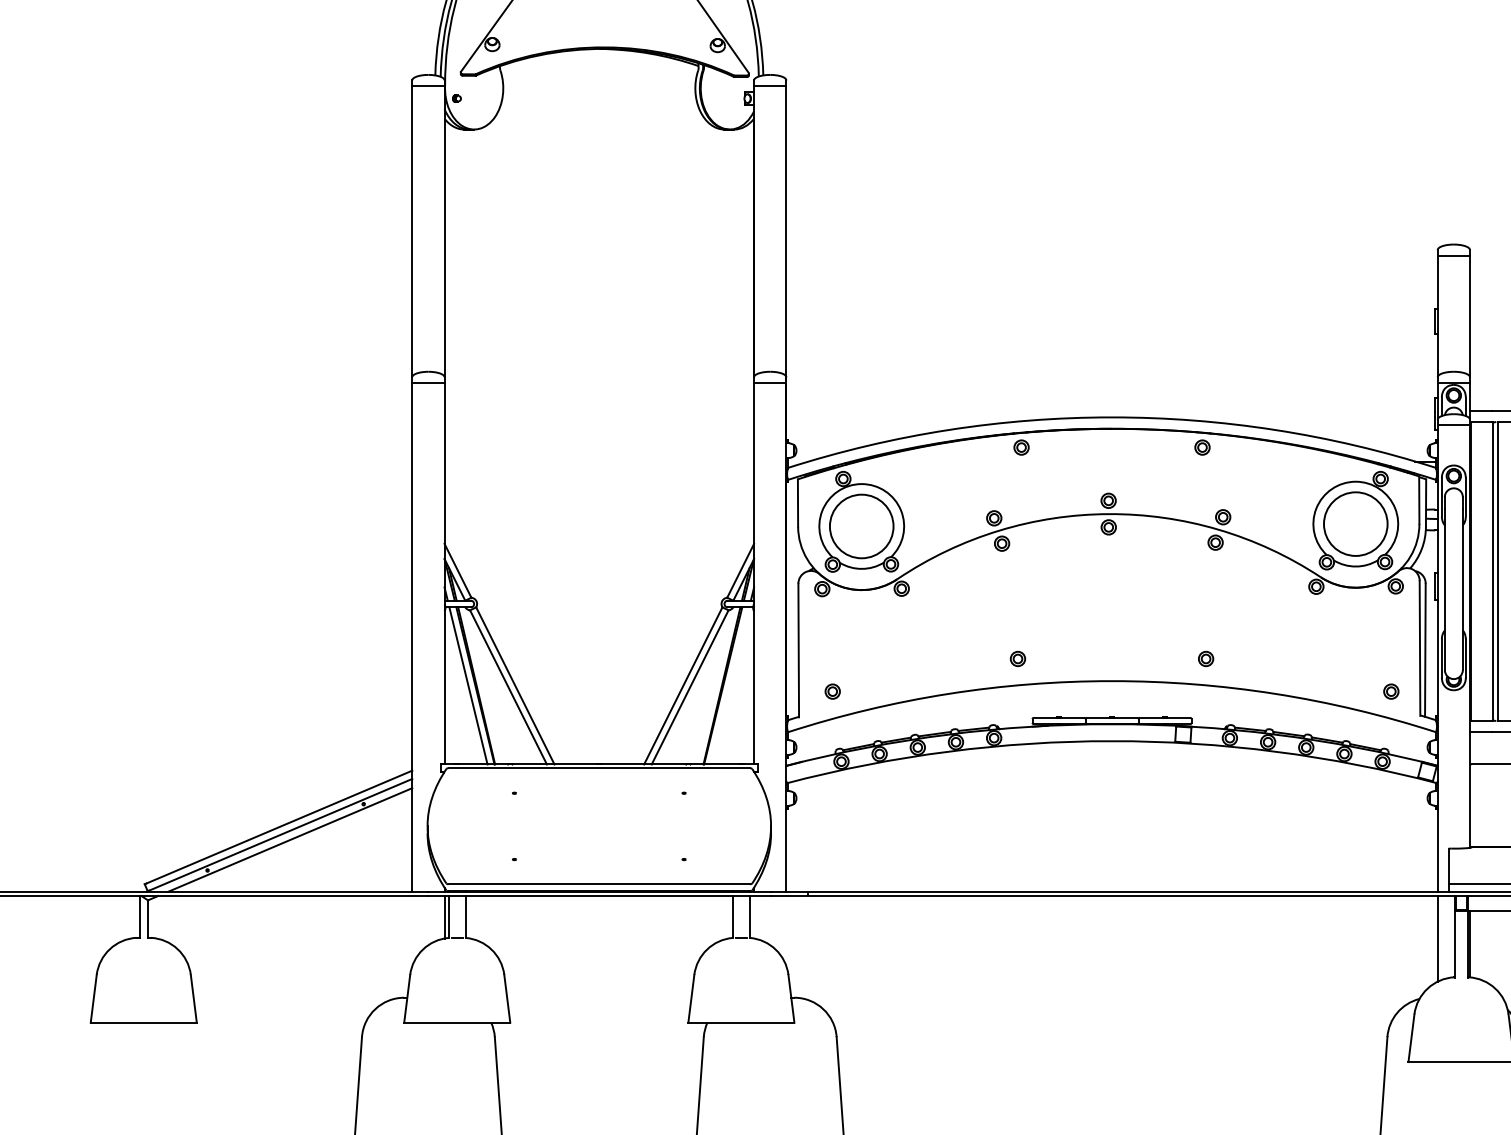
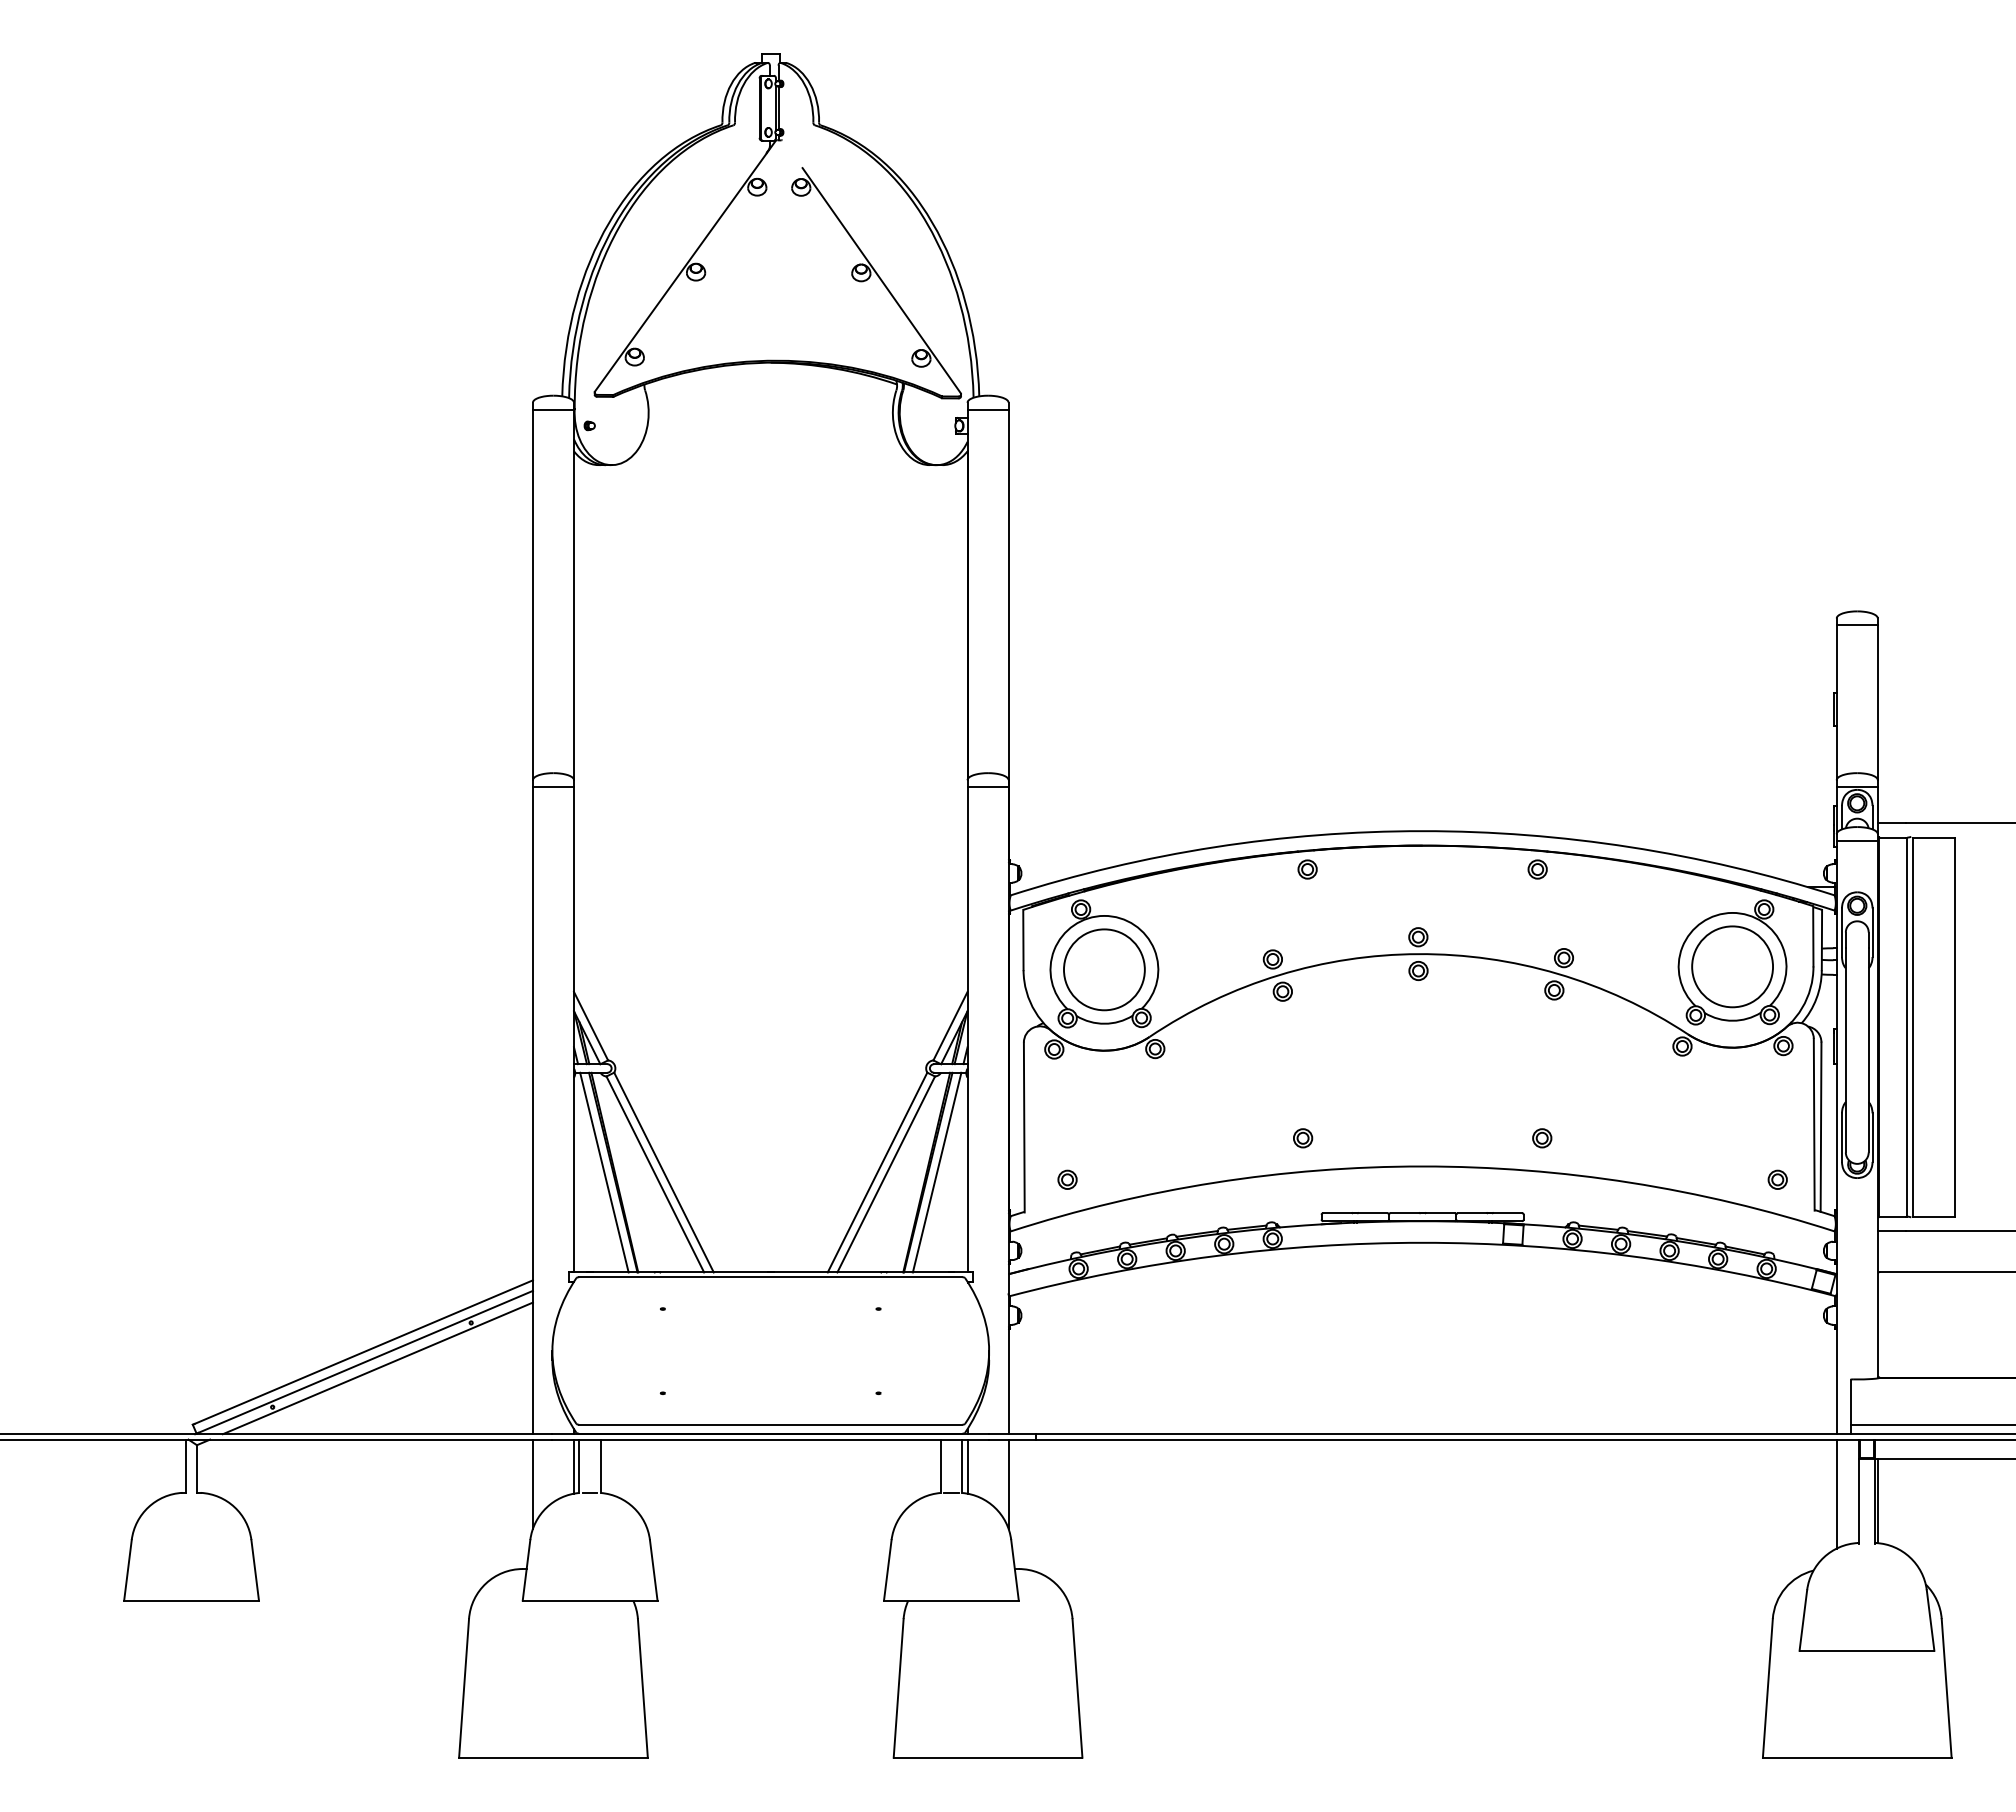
line: (729, 685) -> (936, 1172), added
line: (754, 917) -> (967, 1466), added
line: (411, 930) -> (532, 1483), added
line: (786, 930) -> (1008, 1483), added

